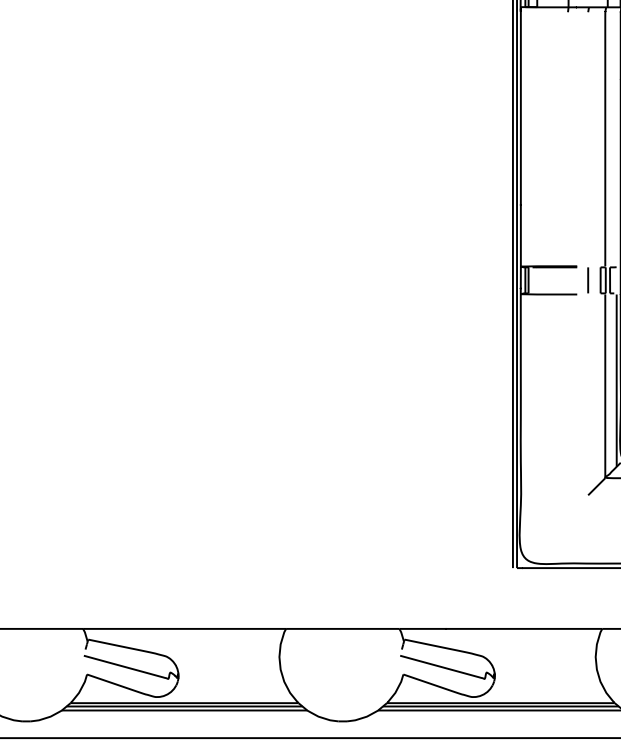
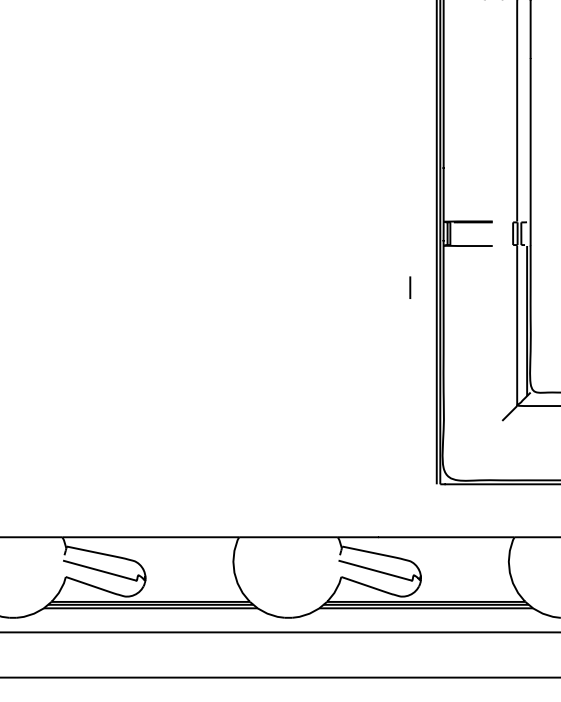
line: (588, 280) -> (410, 287), moved

